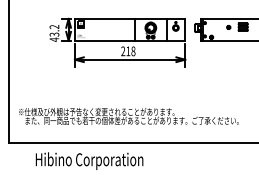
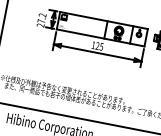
text: (54, 36) -> (41, 22), 43.2 -> 27.2
text: (128, 50) -> (97, 45), 218 -> 125

